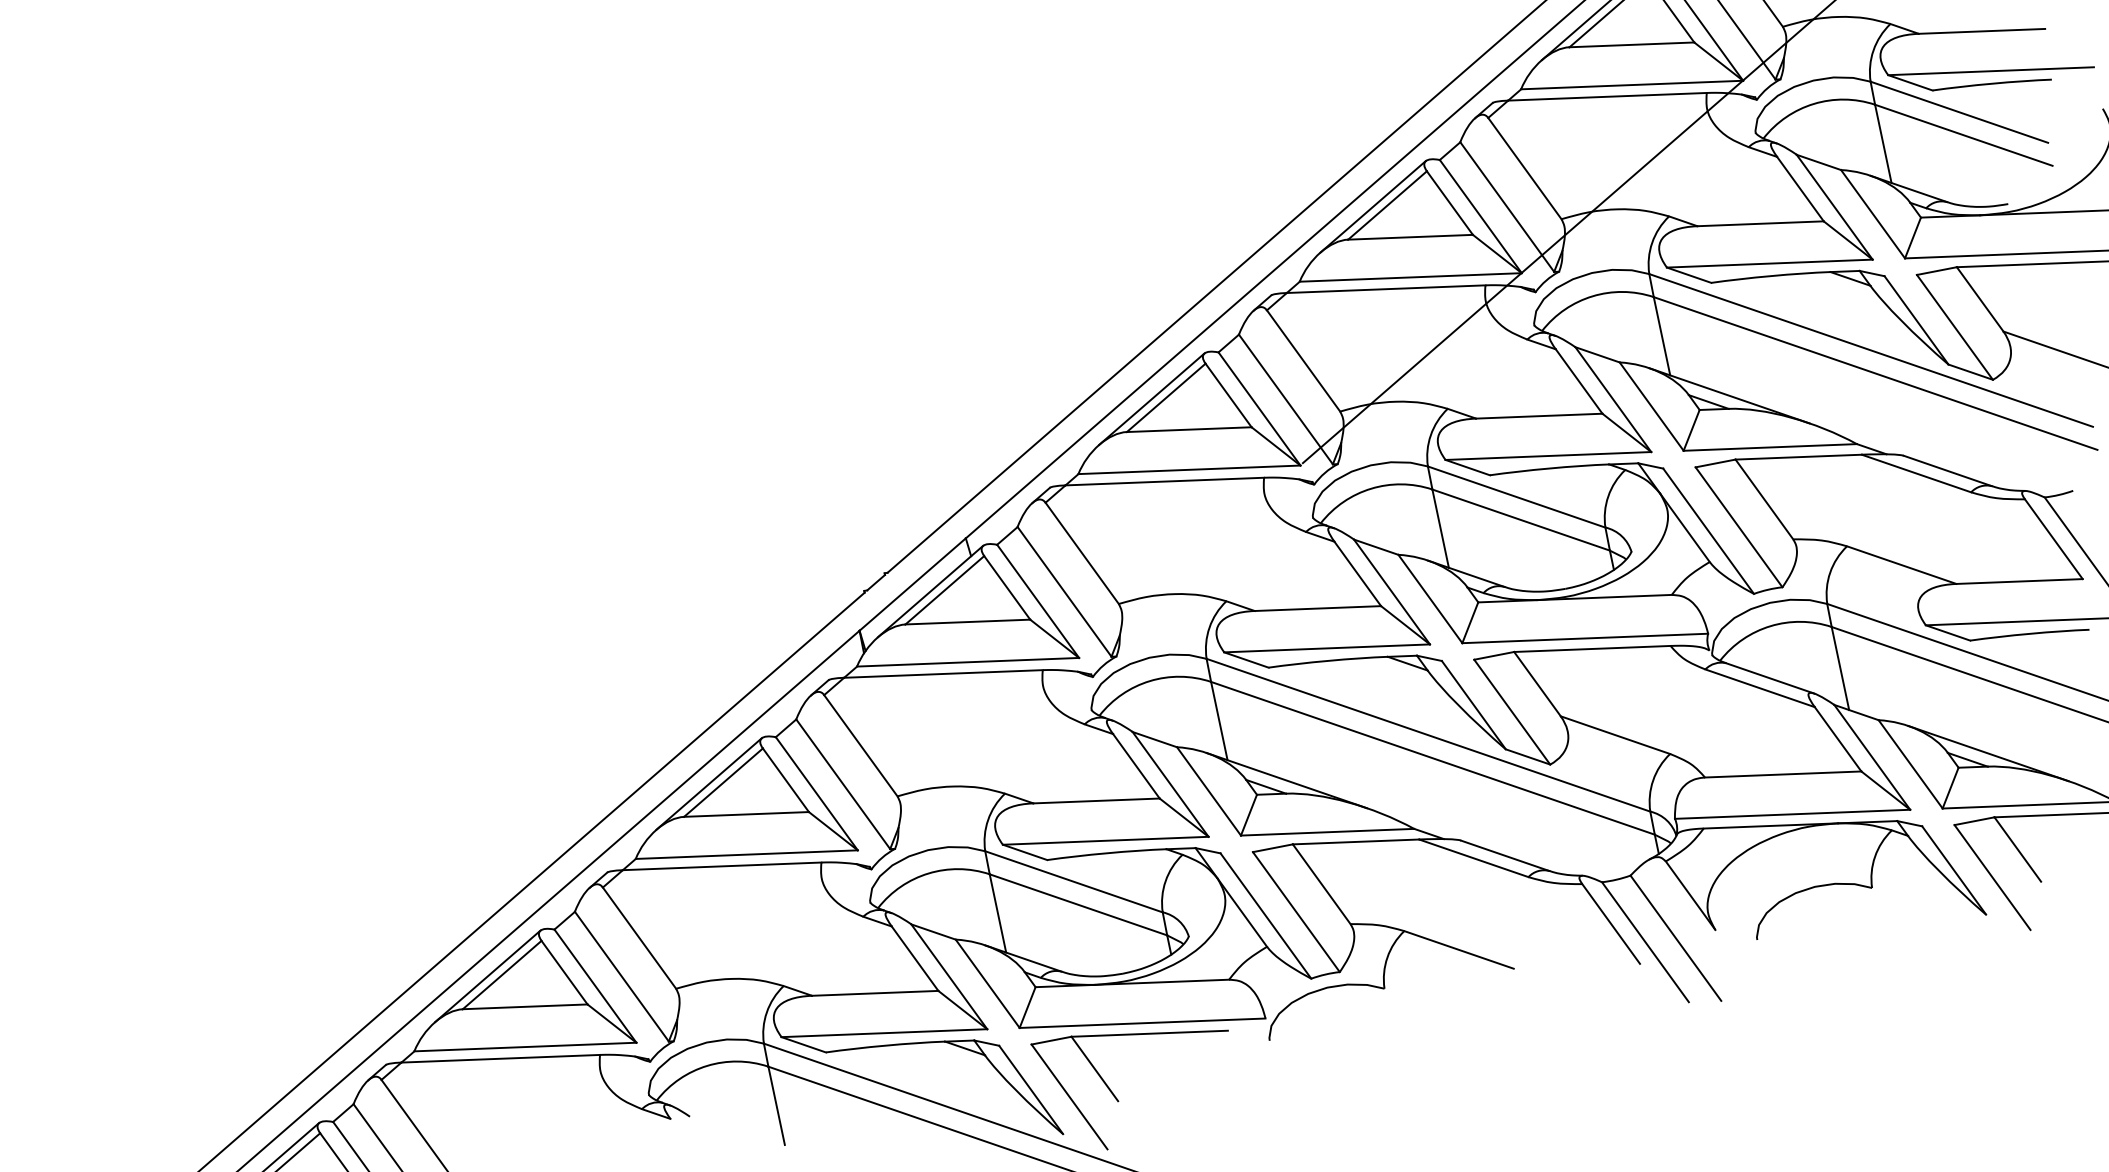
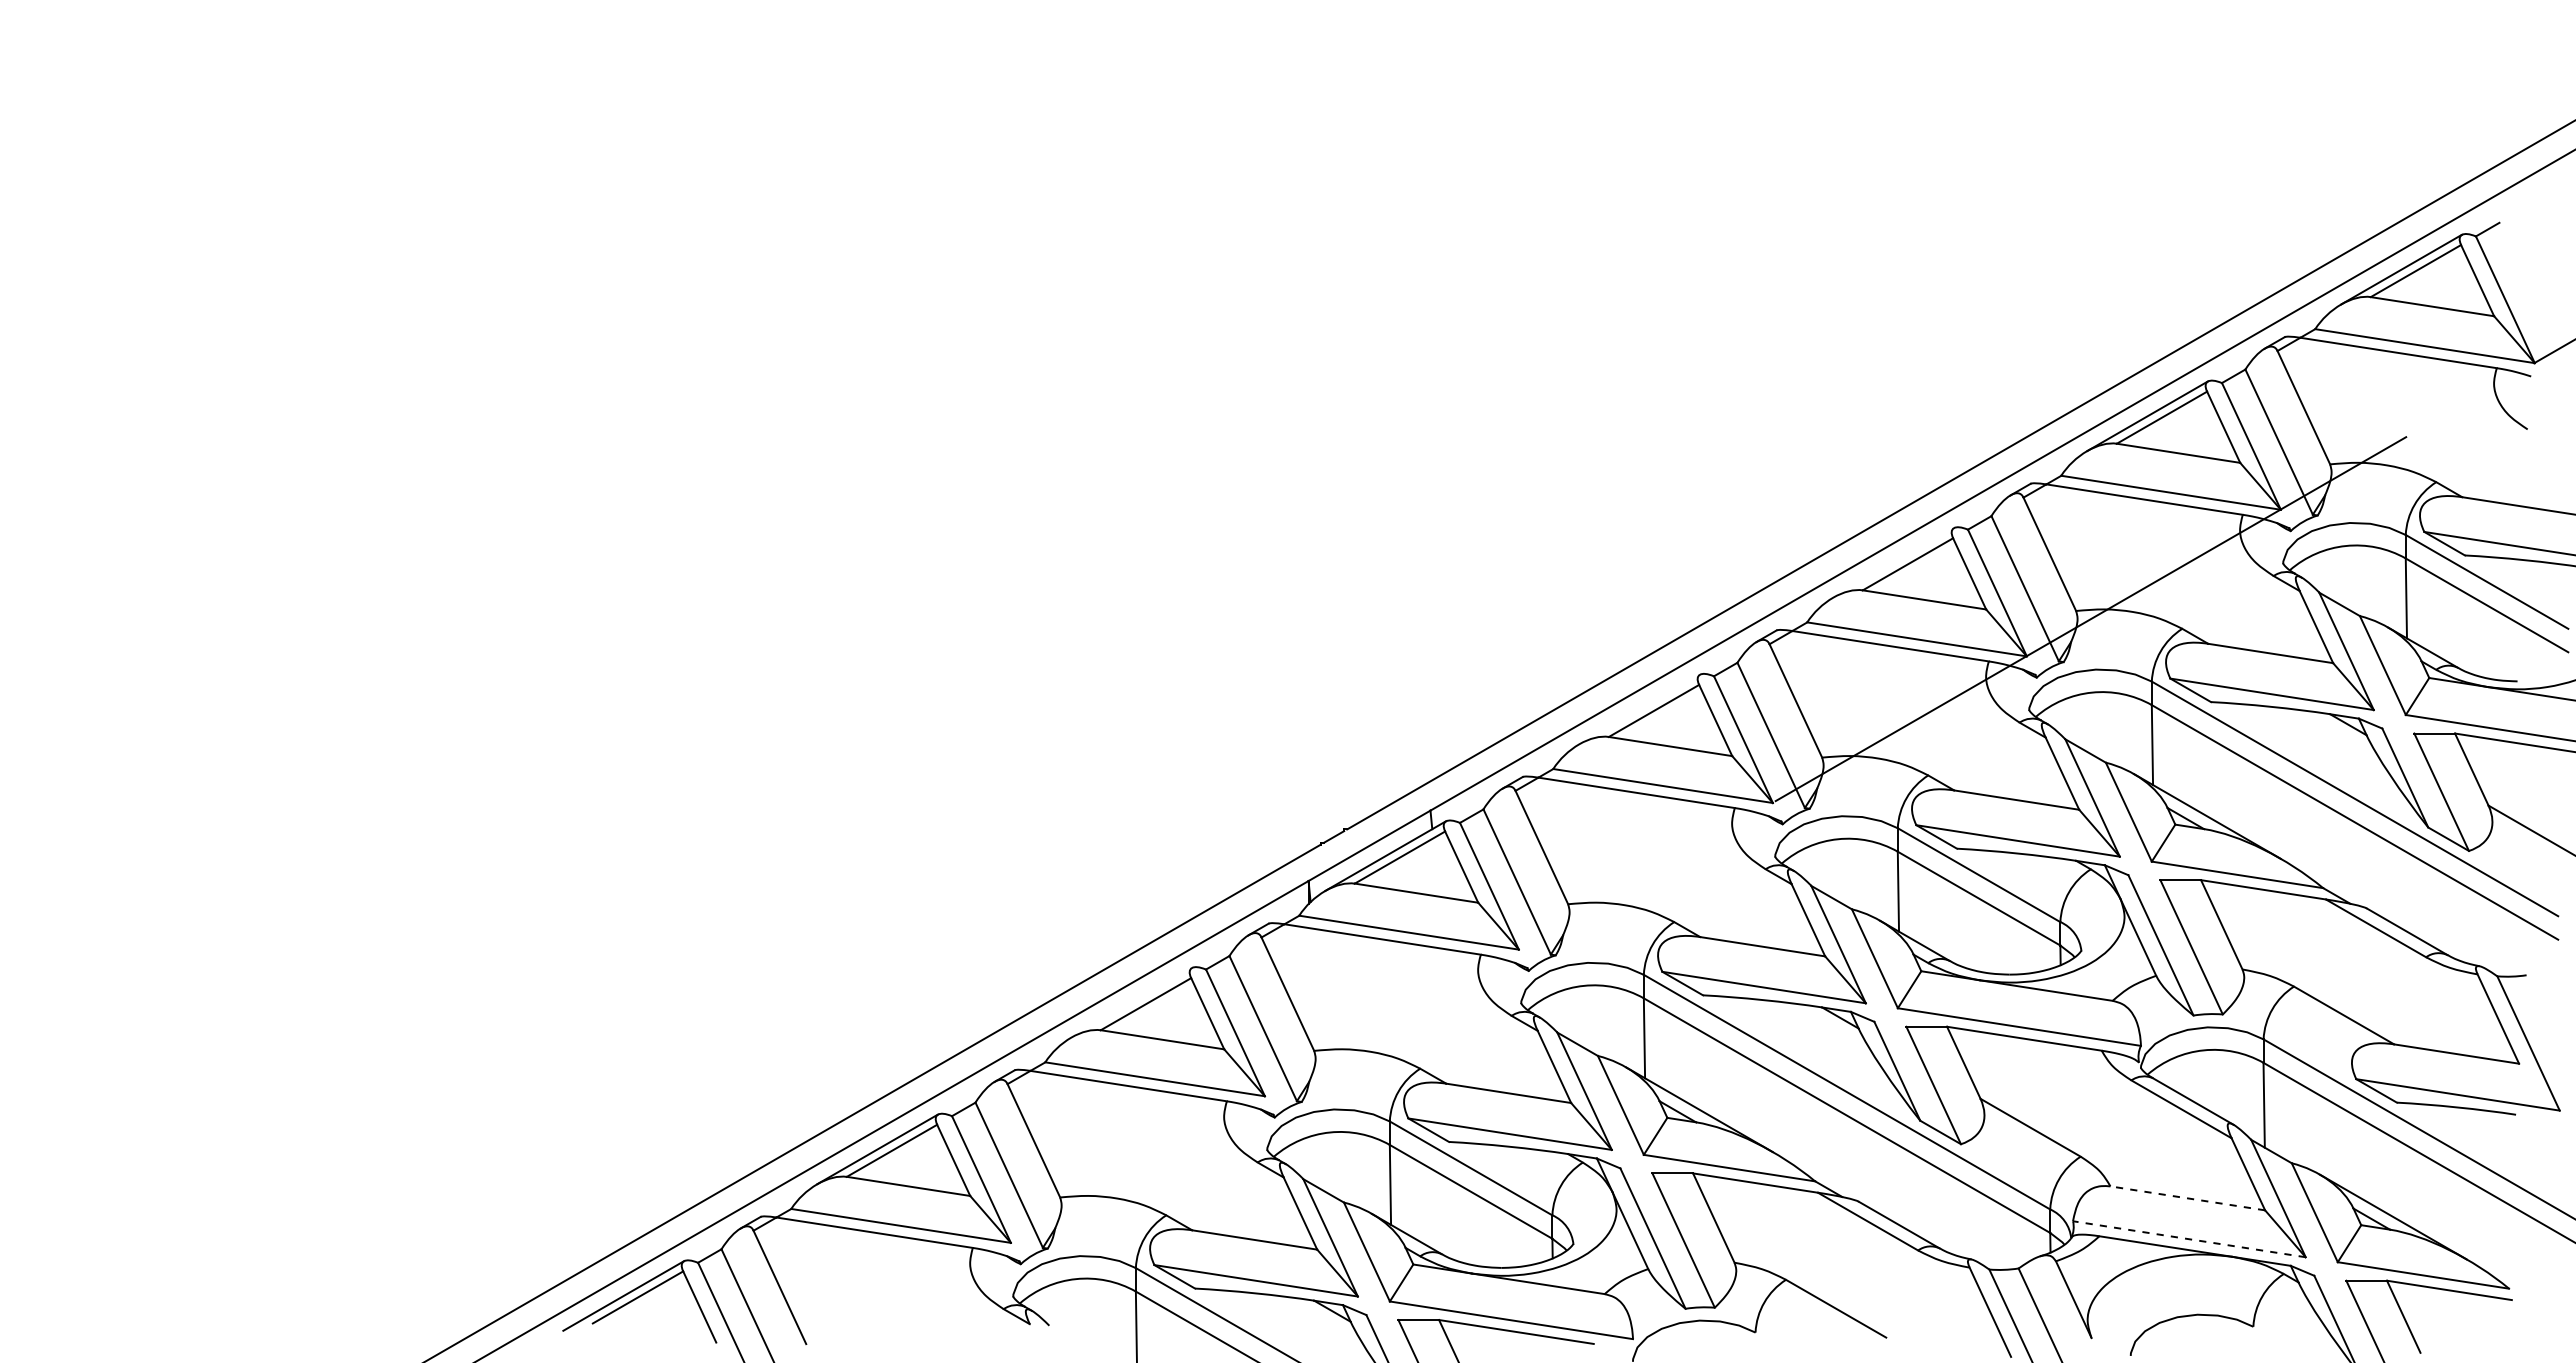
line: (1373, 206) -> (1893, 562), removed
line: (1151, 399) -> (1639, 709), removed
line: (1782, 774) -> (2187, 1198), solid -> dashed
line: (708, 783) -> (1131, 1002), removed
line: (1792, 814) -> (2189, 1239), solid -> dashed

